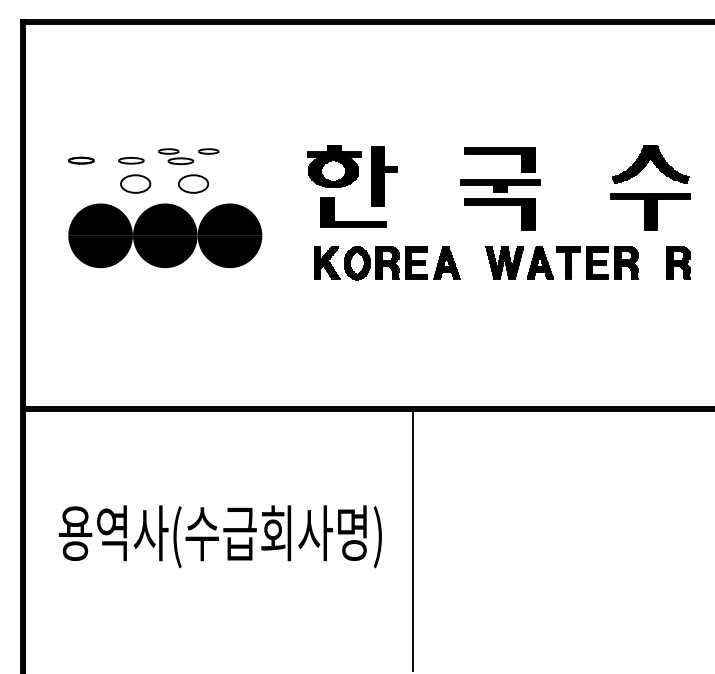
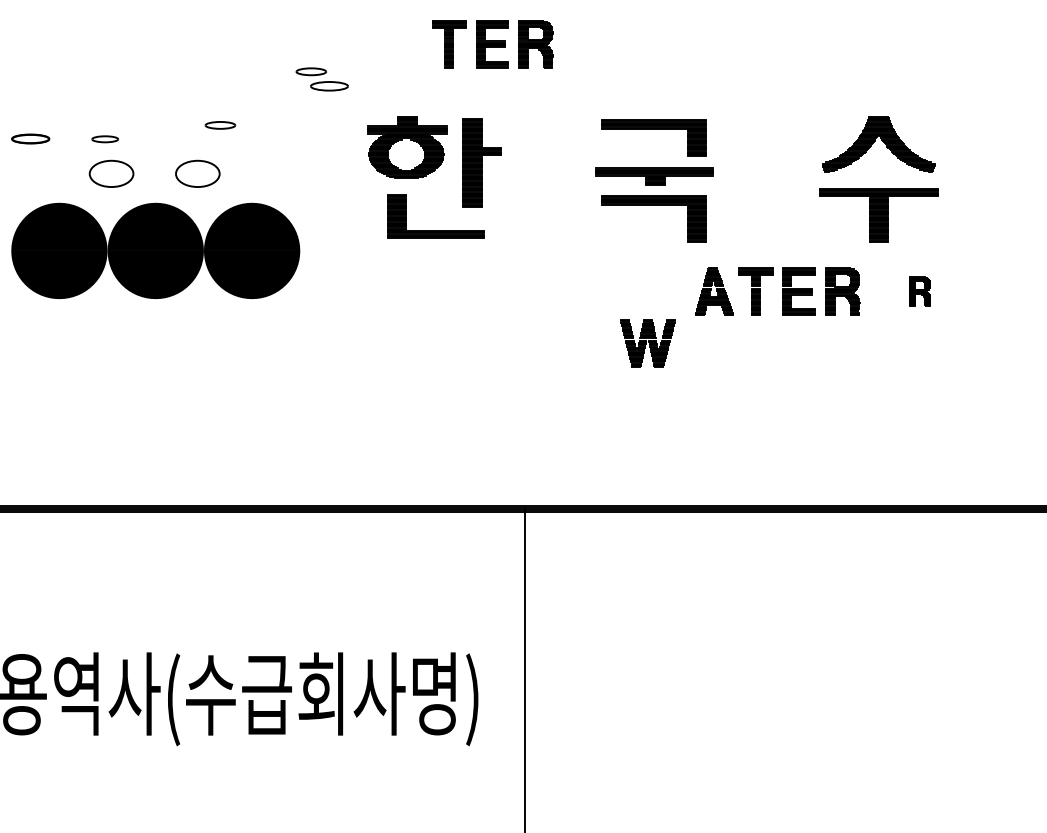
part: (391, 96) -> (492, 43), added
part: (176, 156) -> (322, 79), moved
part: (131, 160) -> (105, 138), size x0.7
part: (504, 262) -> (647, 342), moved
part: (678, 262) -> (920, 290), size x0.6
part: (387, 263) -> (486, 292), removed

